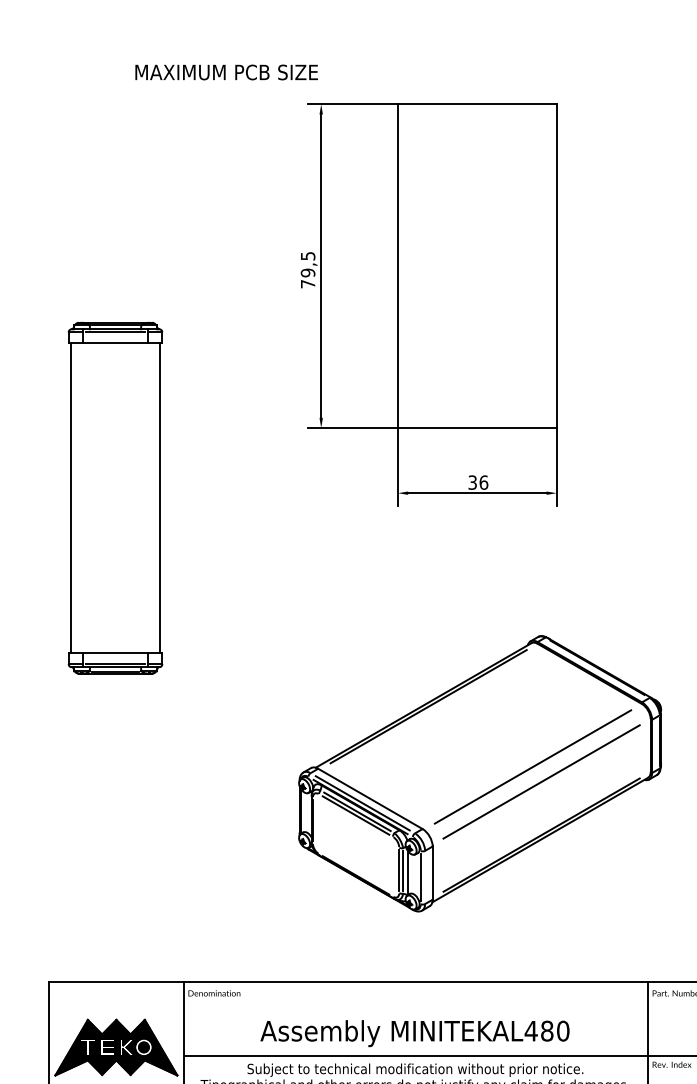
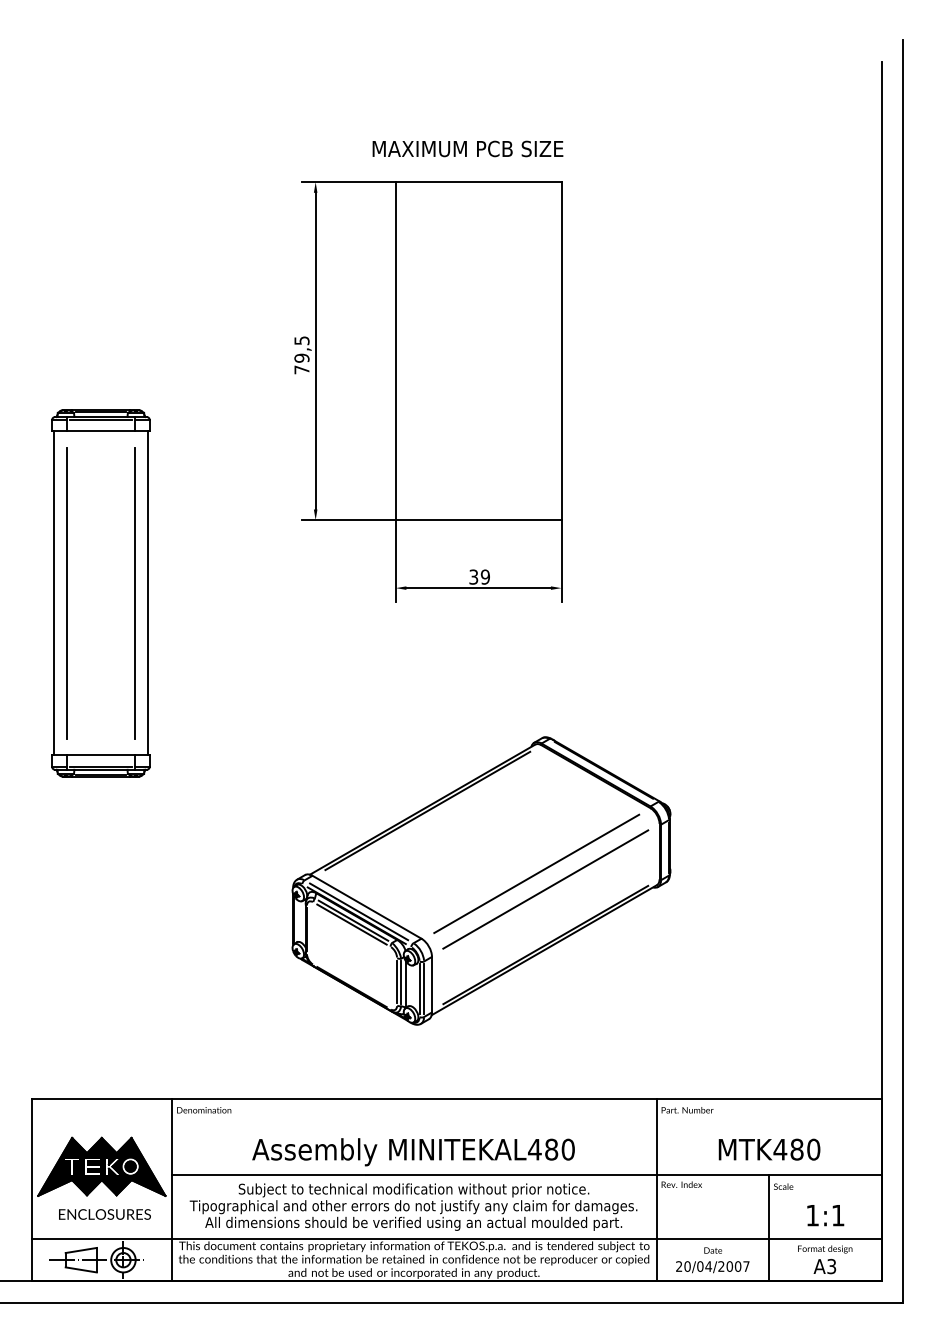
text: (226, 72) -> (467, 148), moved
text: (483, 482) -> (485, 576), 36 -> 39
line: (82, 498) -> (66, 593), added
line: (147, 498) -> (134, 593), added
line: (425, 877) -> (424, 989), added

